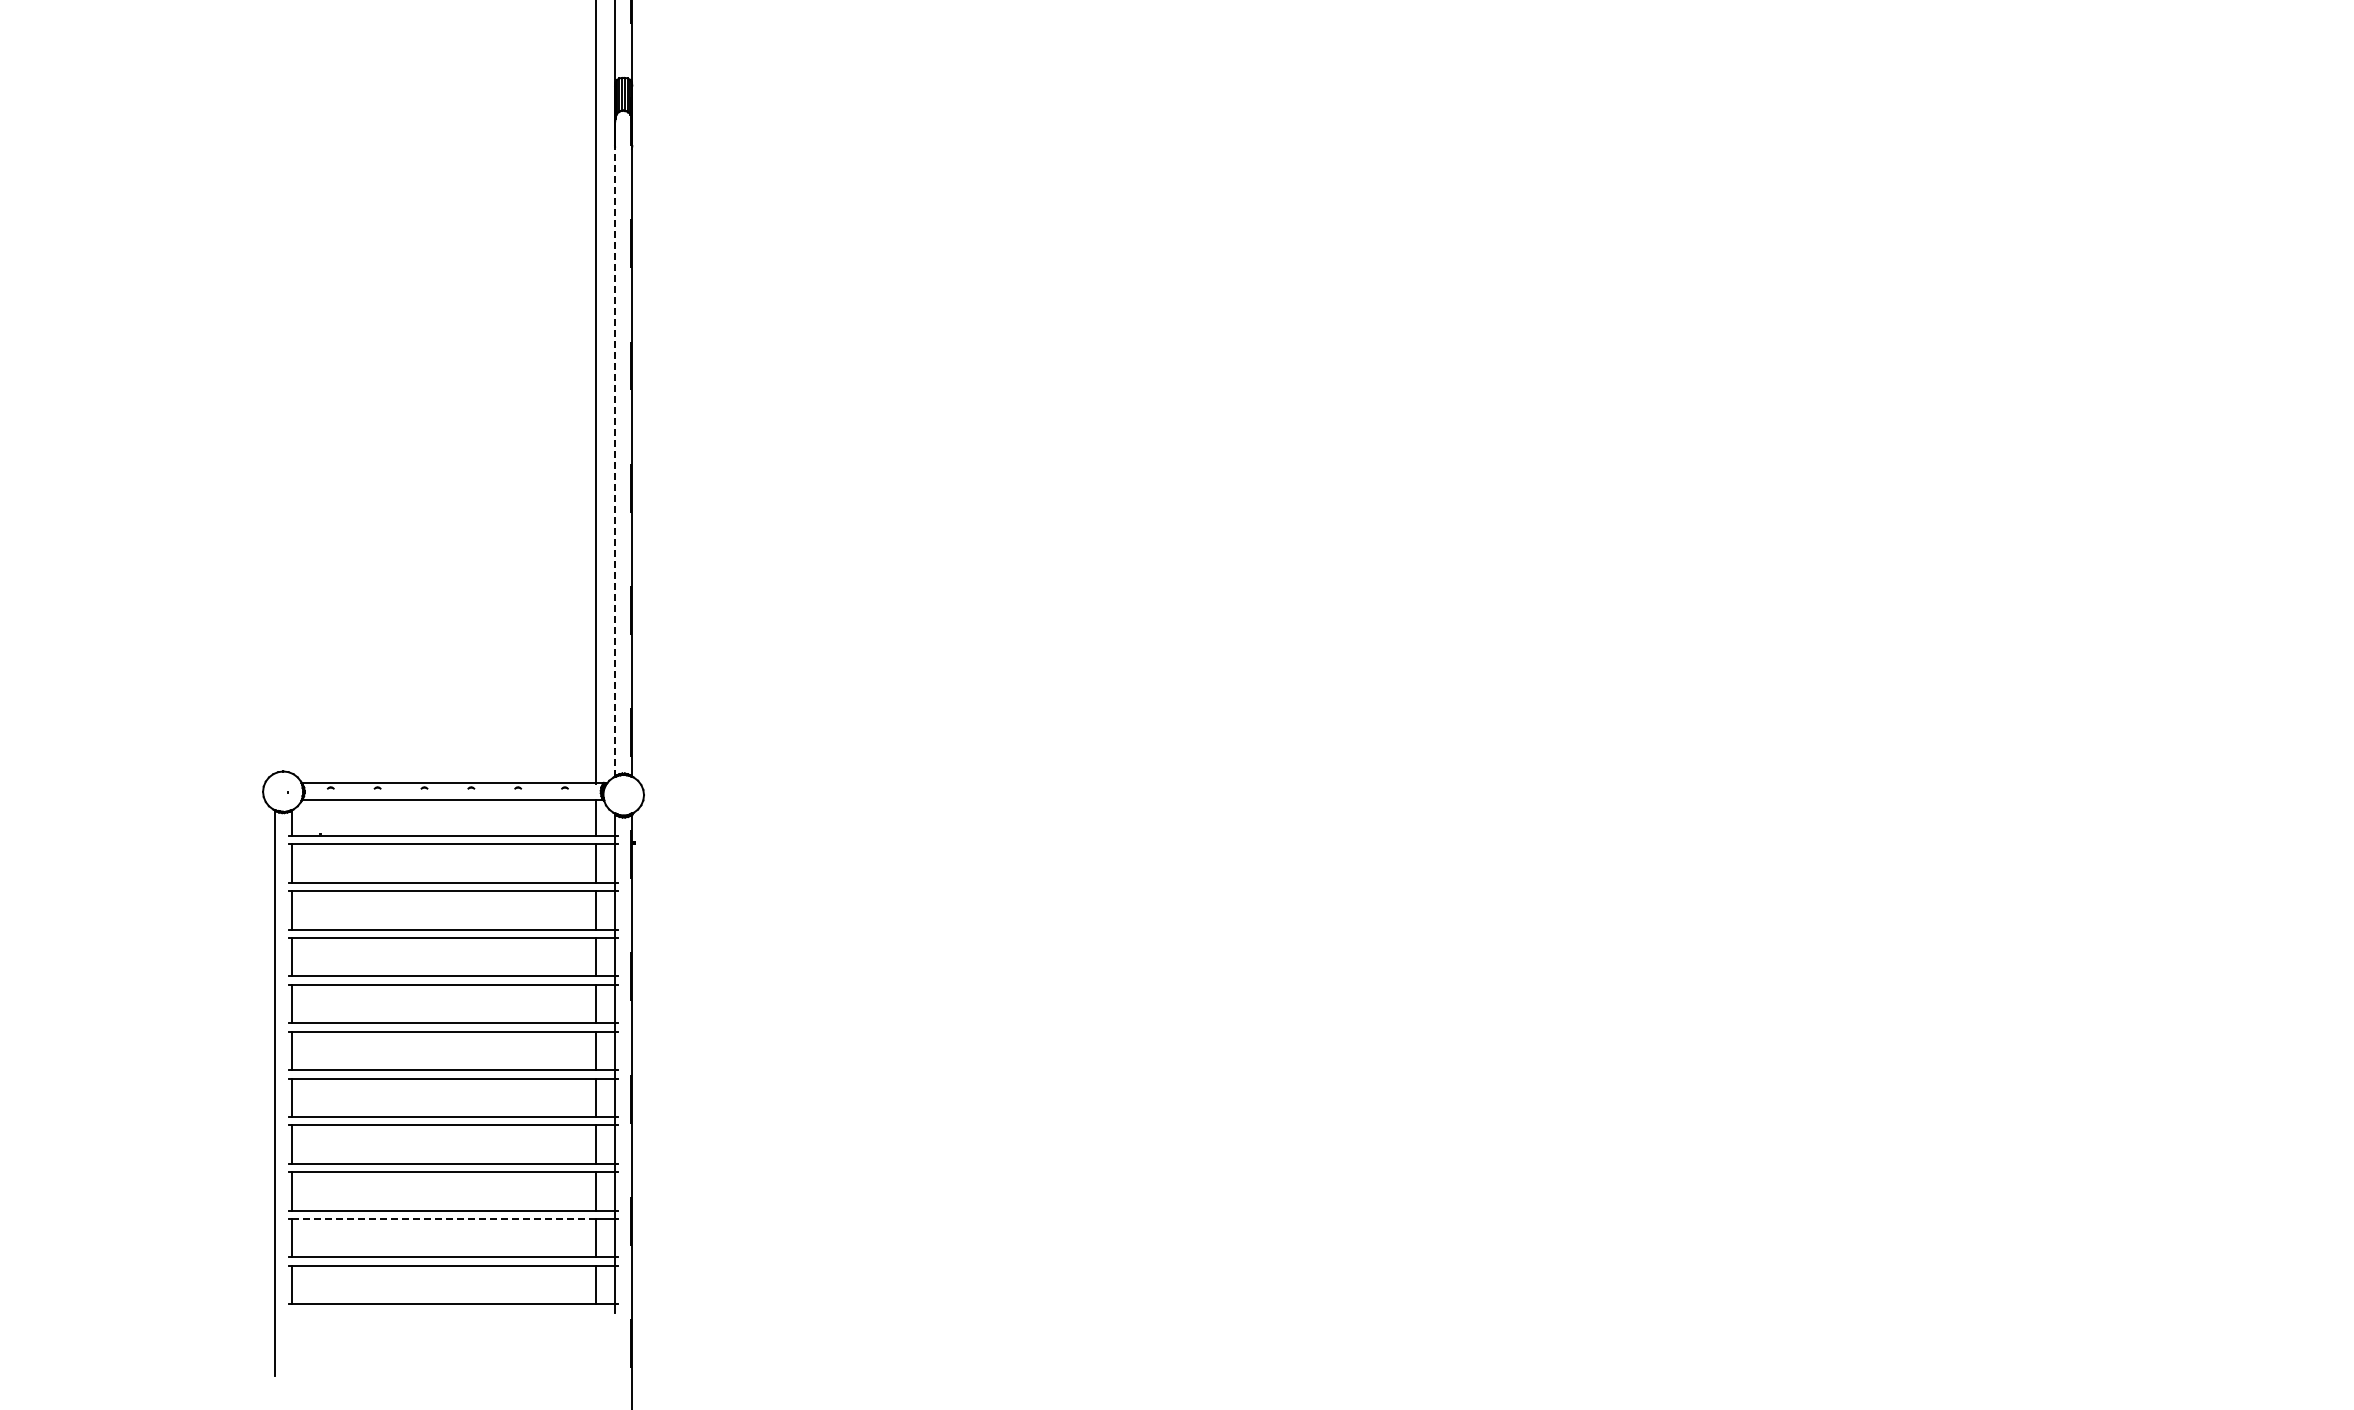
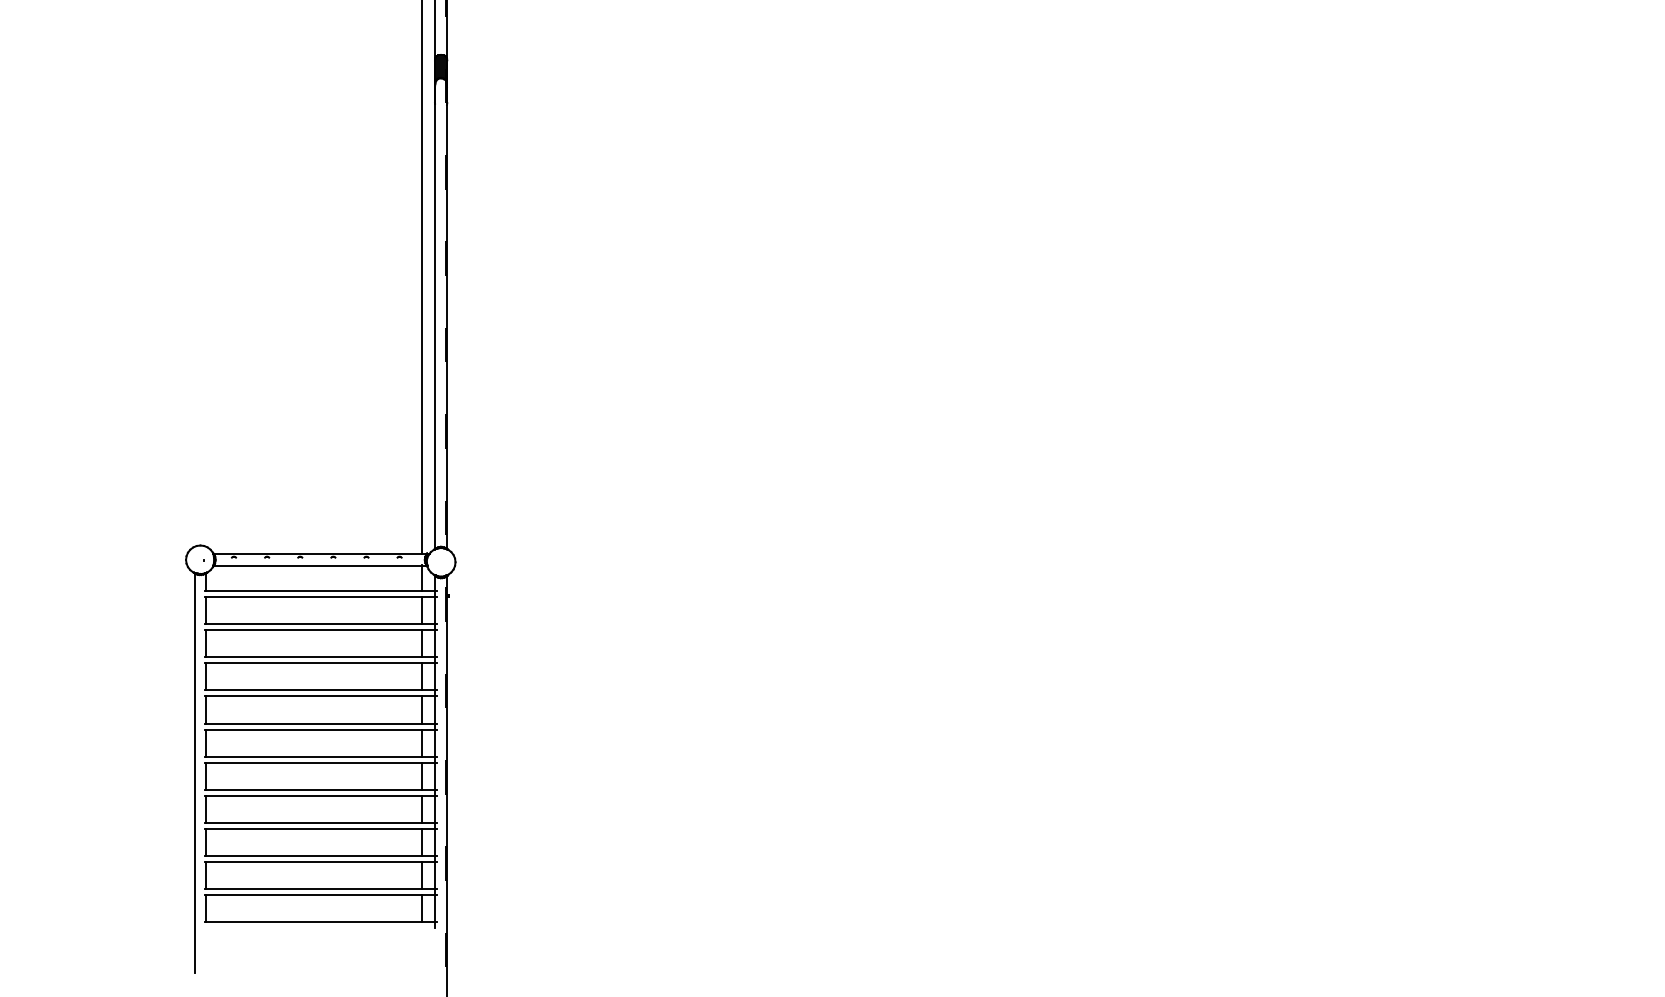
line: (615, 461) -> (435, 326), dashed -> solid
line: (443, 1219) -> (313, 862), dashed -> solid

